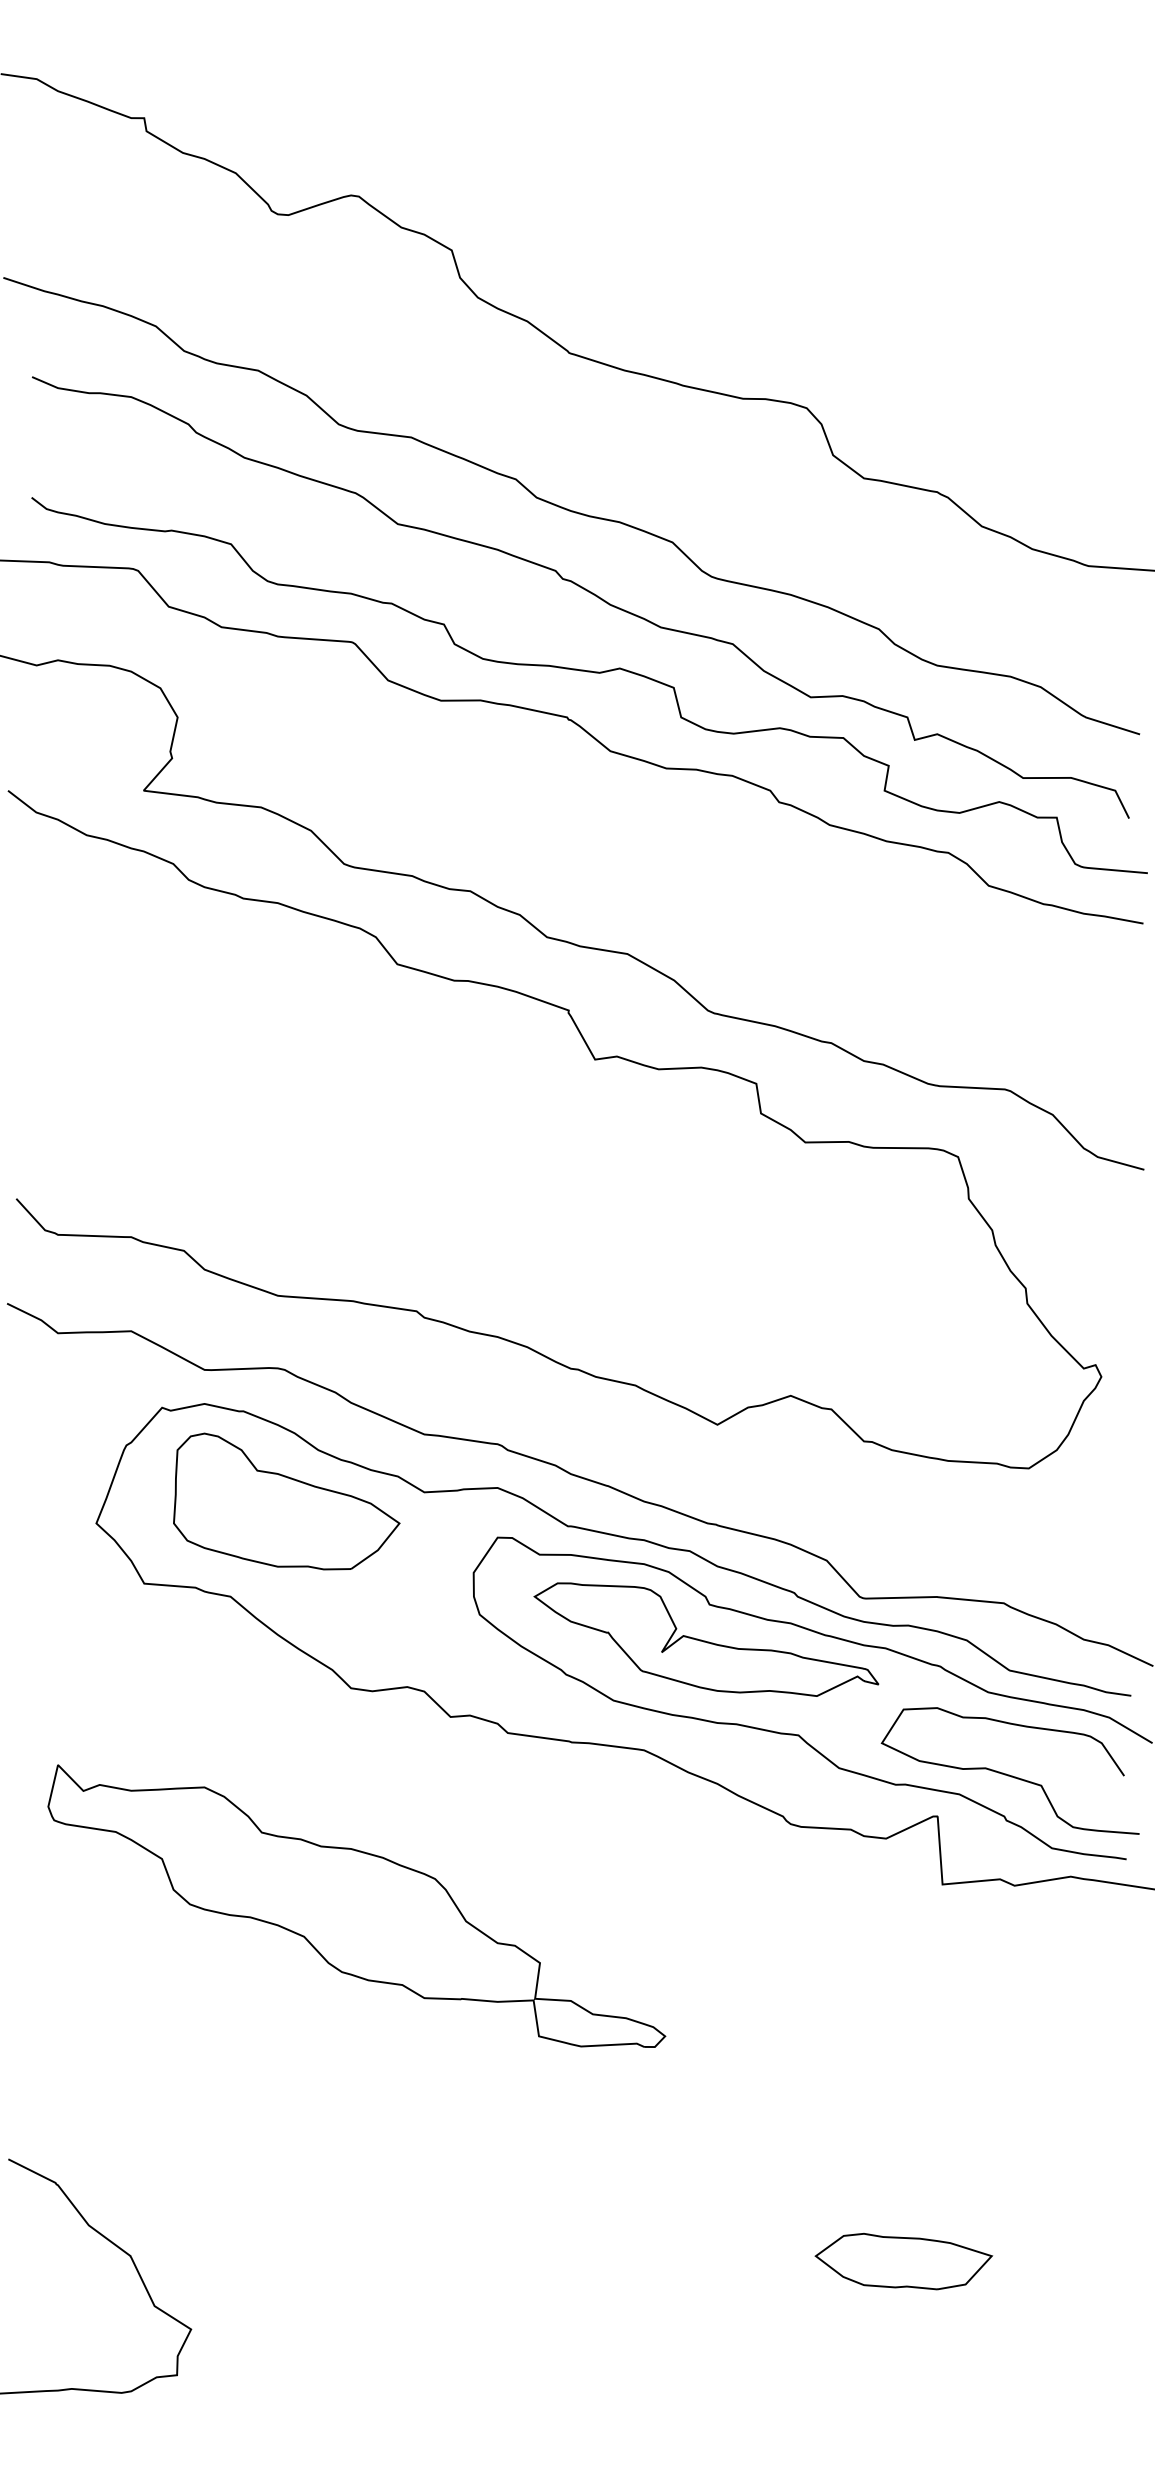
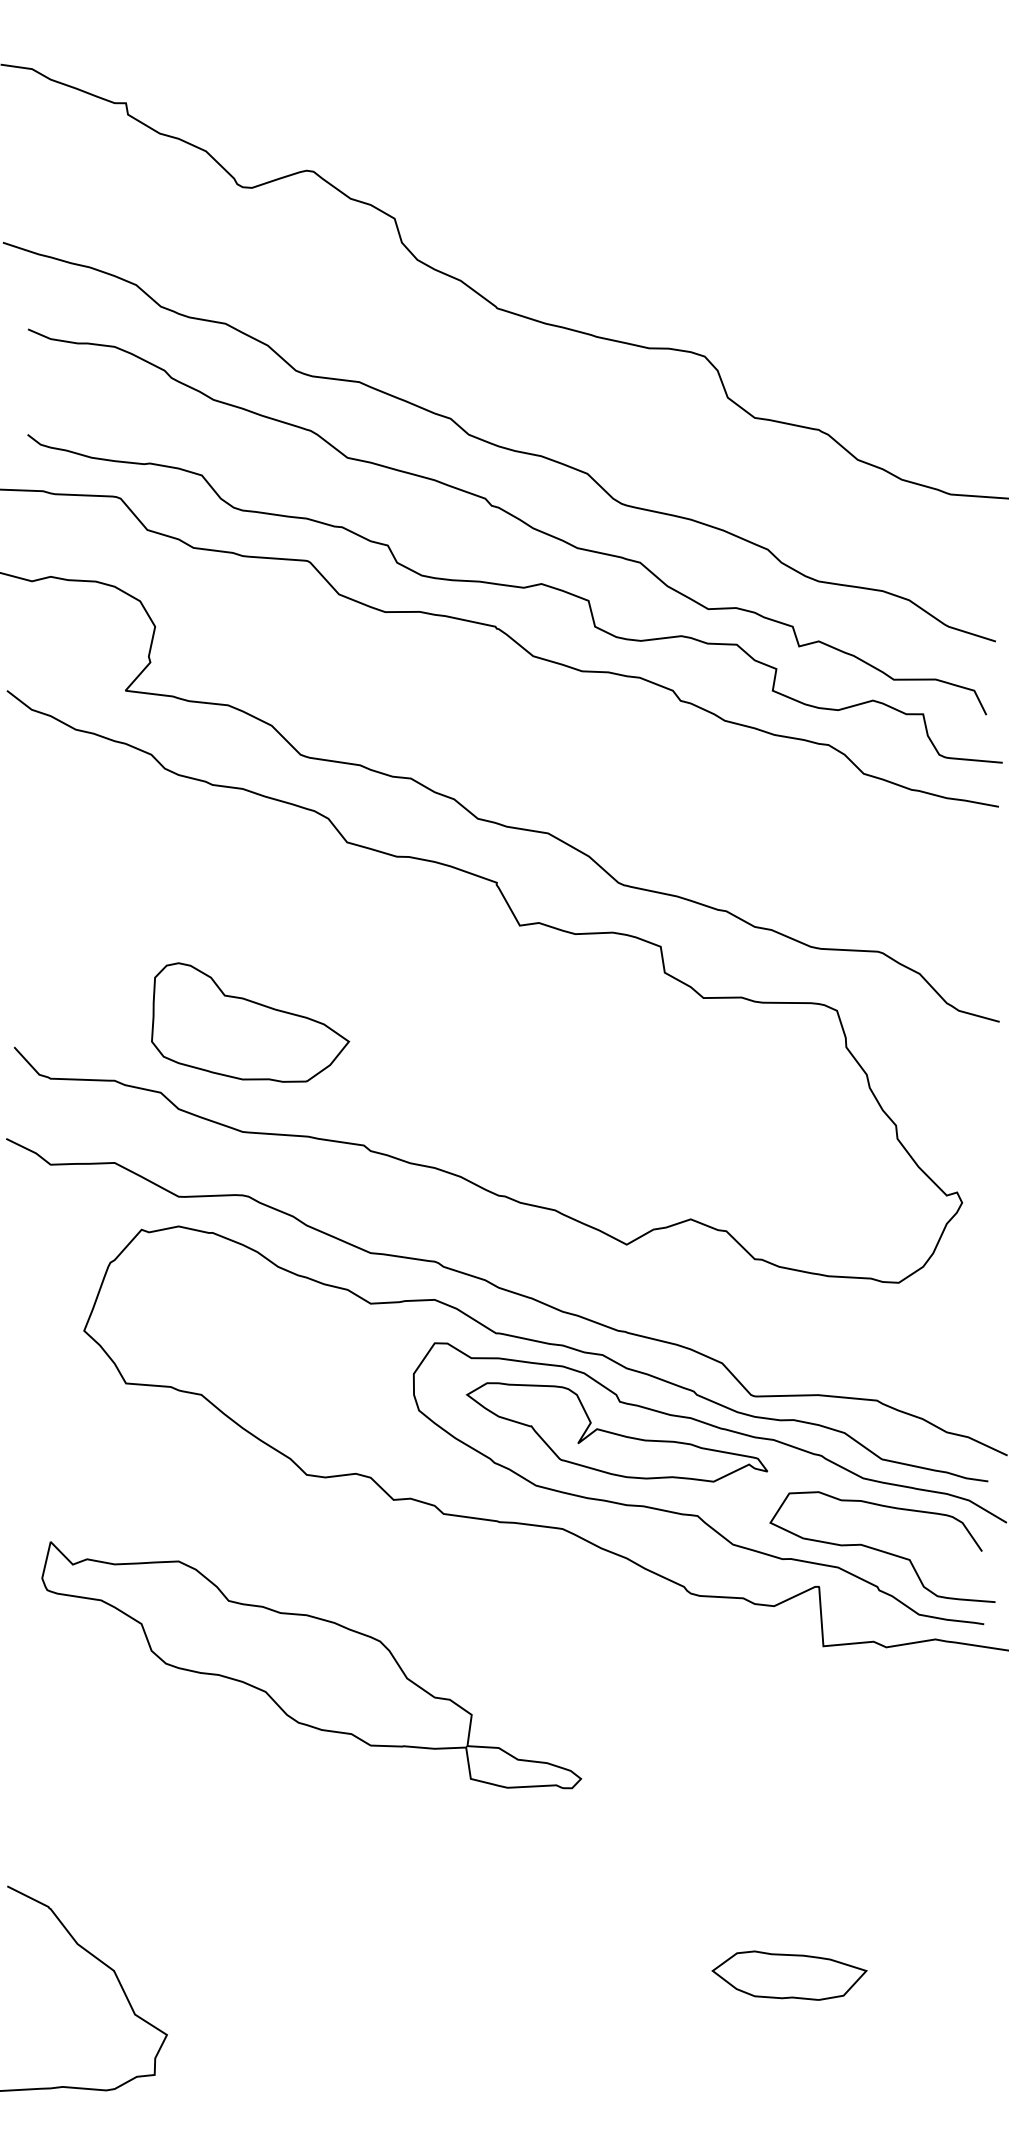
part: (286, 1501) -> (250, 1022), moved

